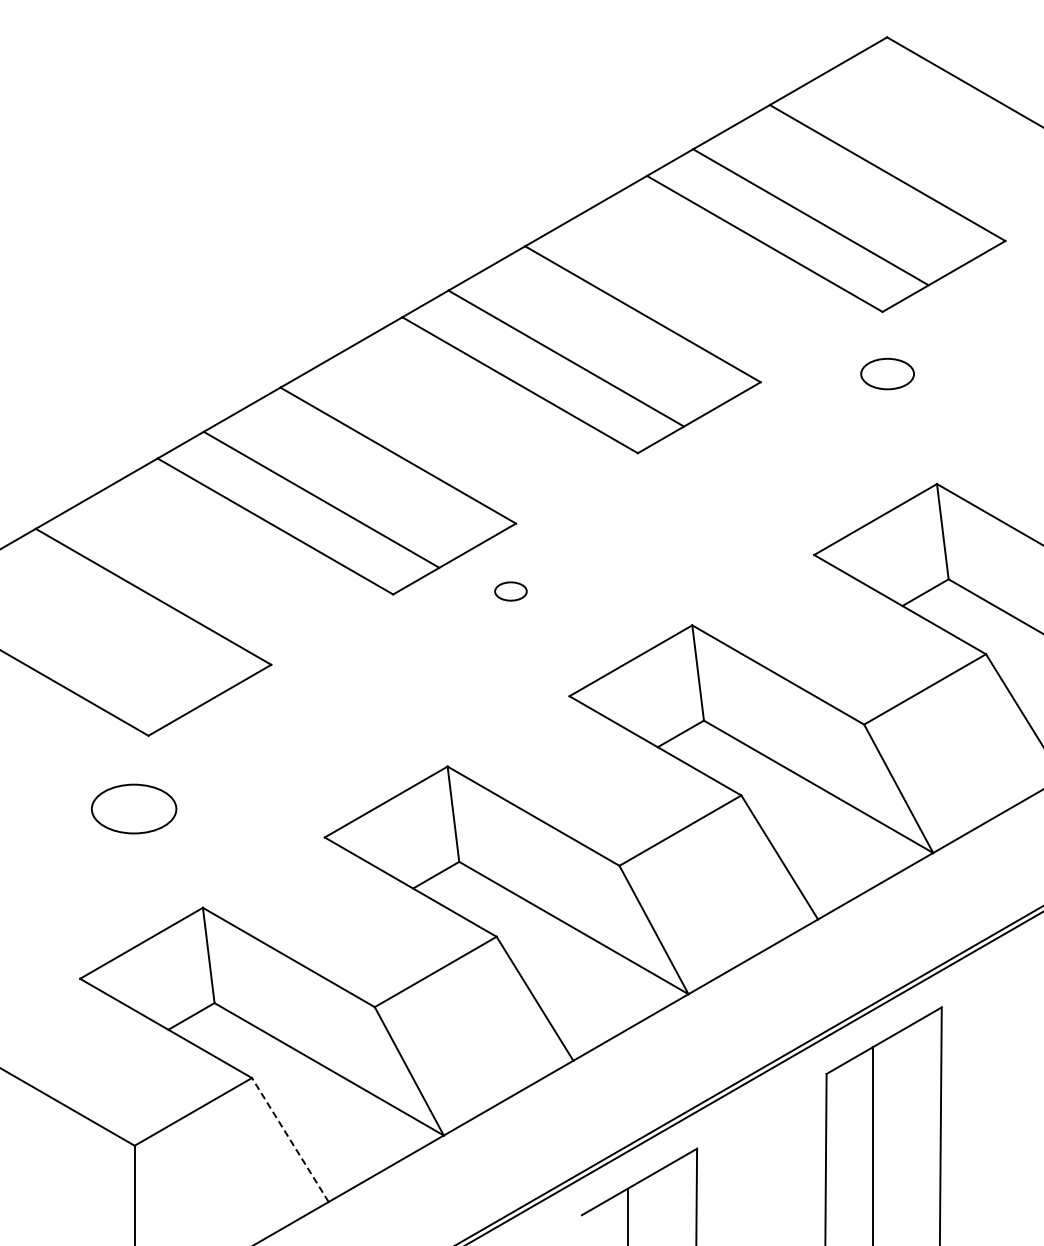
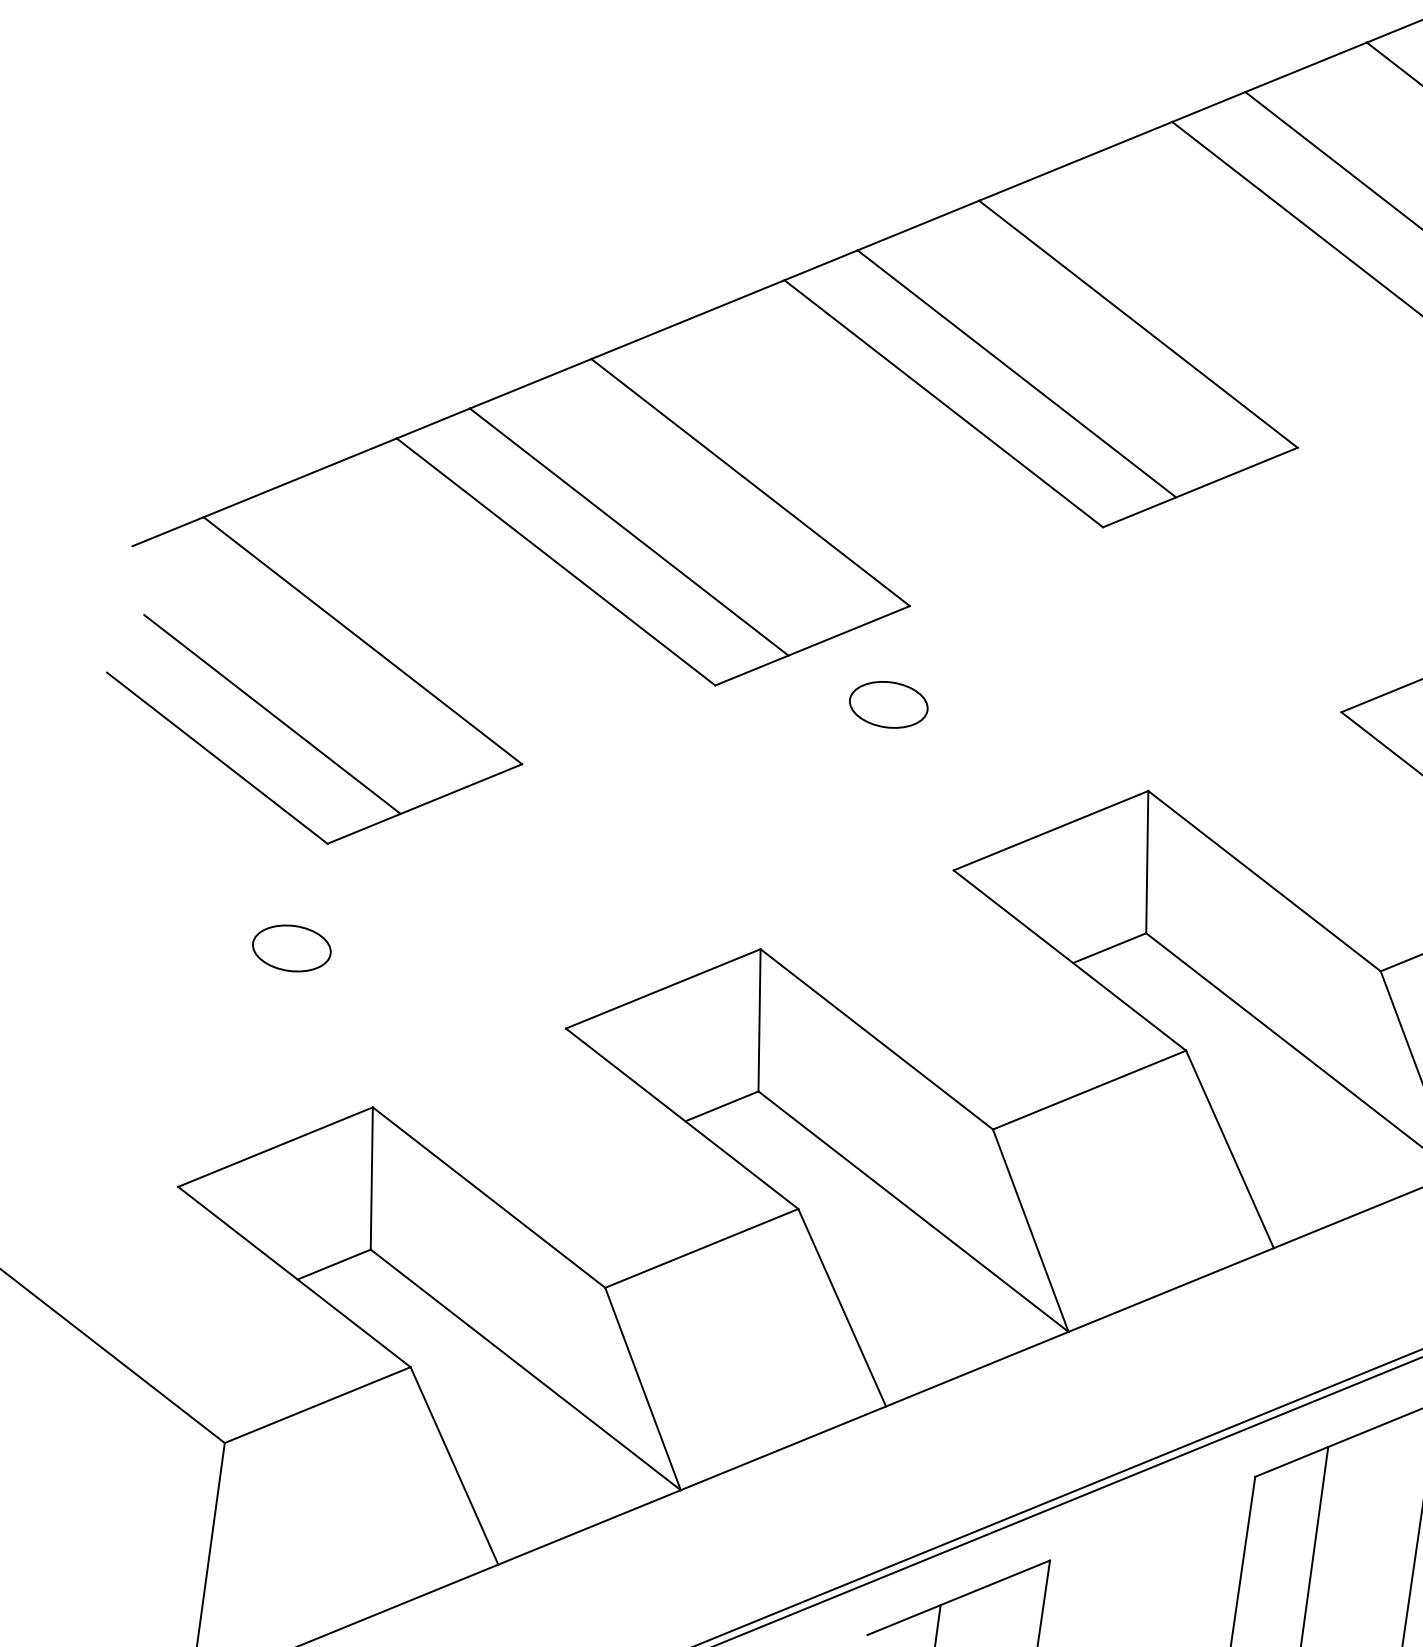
part: (510, 591) -> (888, 704), size x1.67
line: (99, 654) -> (271, 714), added
part: (134, 808) -> (292, 947), size x0.62
line: (290, 1140) -> (454, 1466), dashed -> solid

